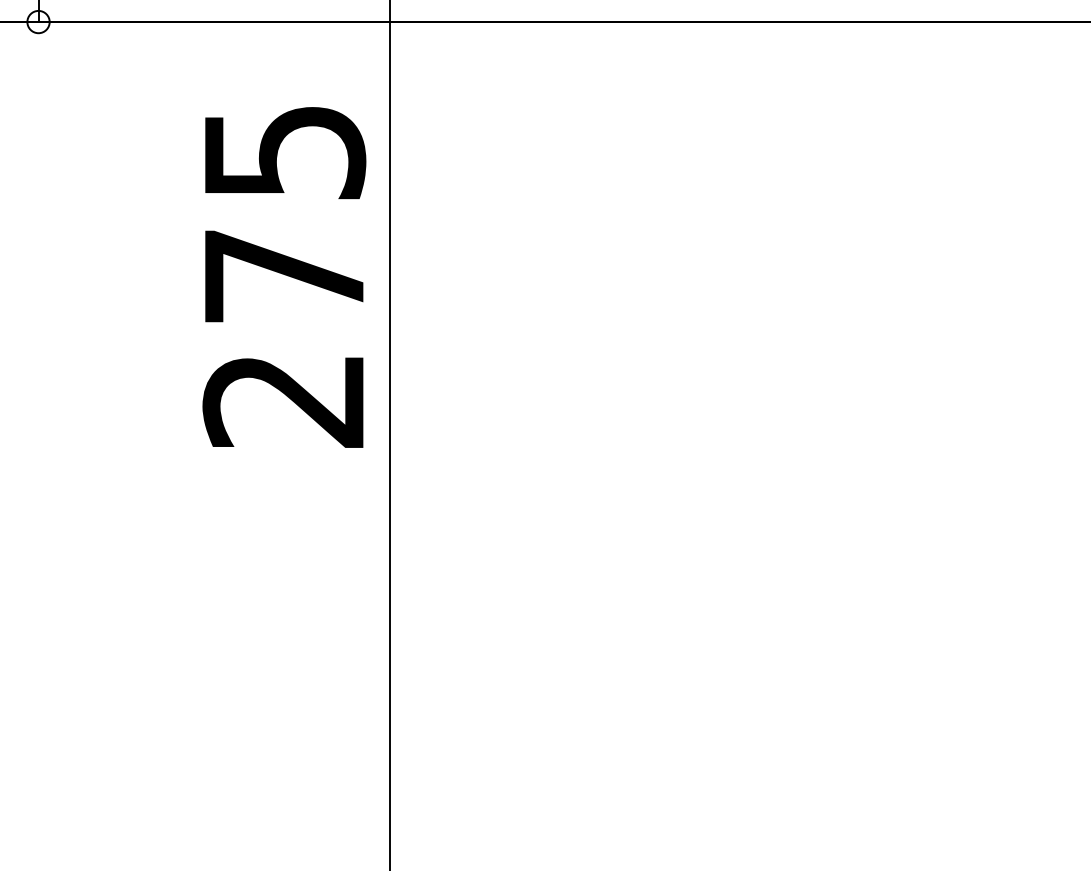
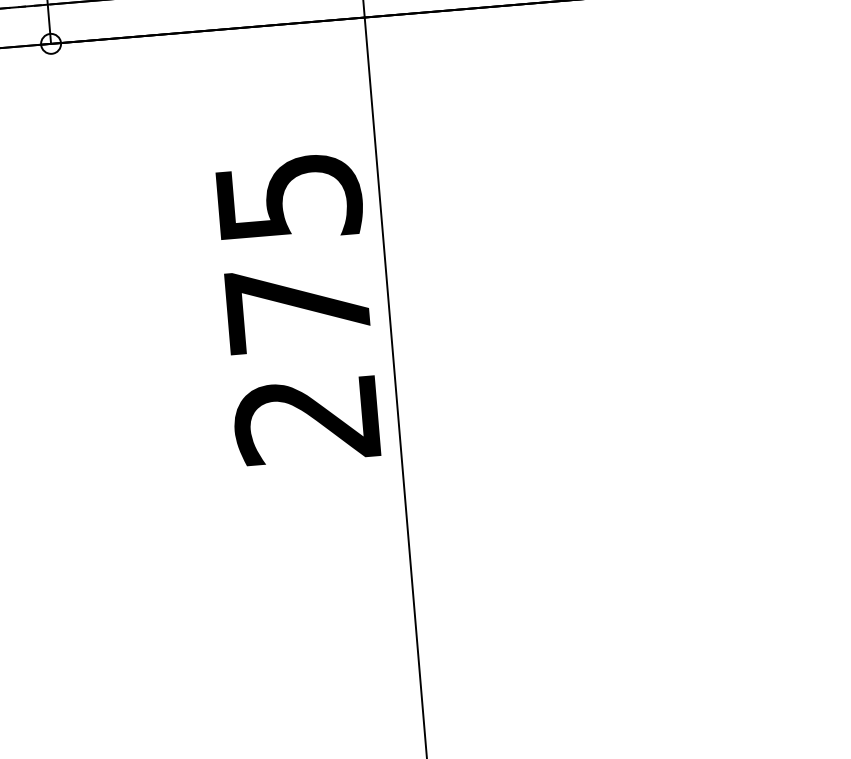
text: (284, 277) -> (298, 309), moved

